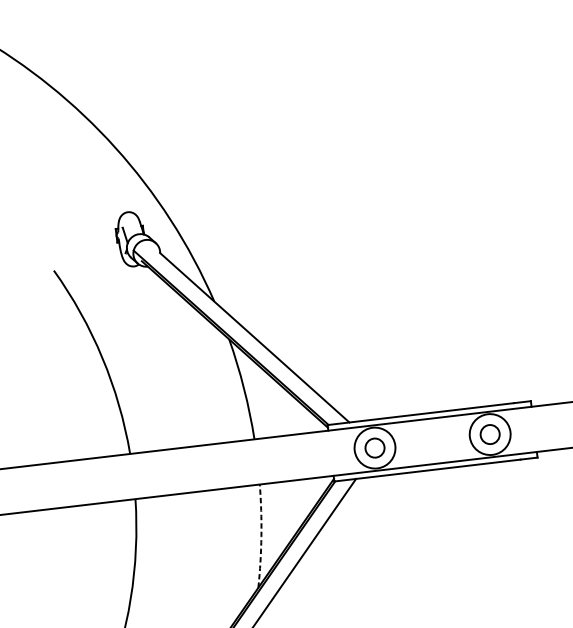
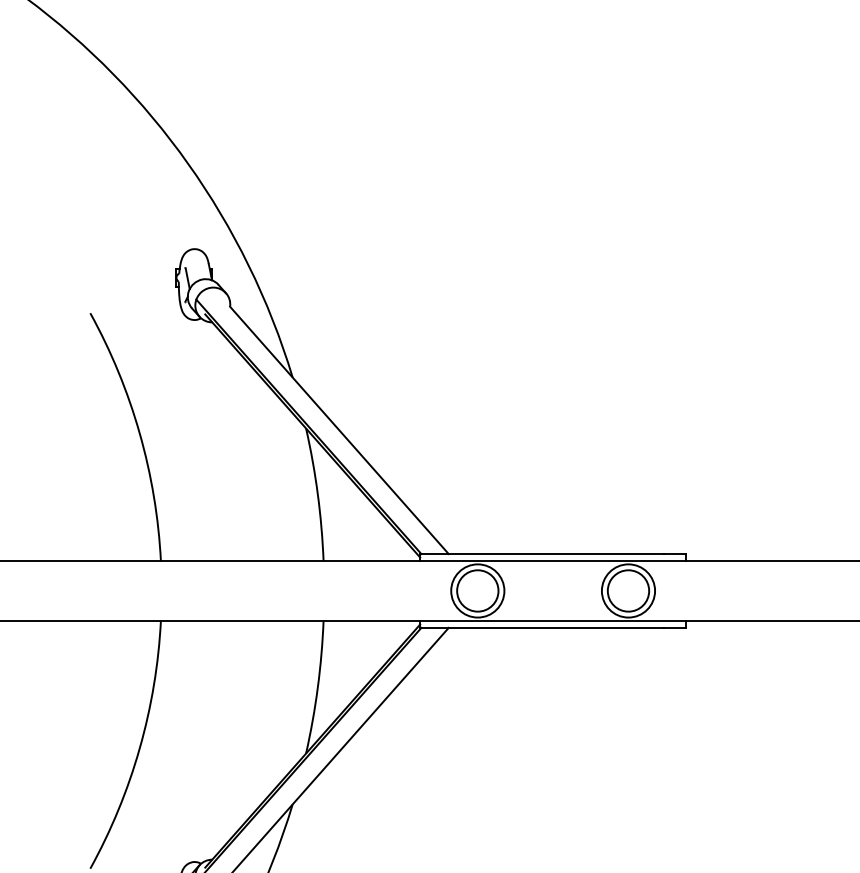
circle: (490, 434) -> (628, 590), size x1.67
circle: (374, 447) -> (477, 590), size x1.67
arc: (261, 536) -> (317, 687), dashed -> solid

